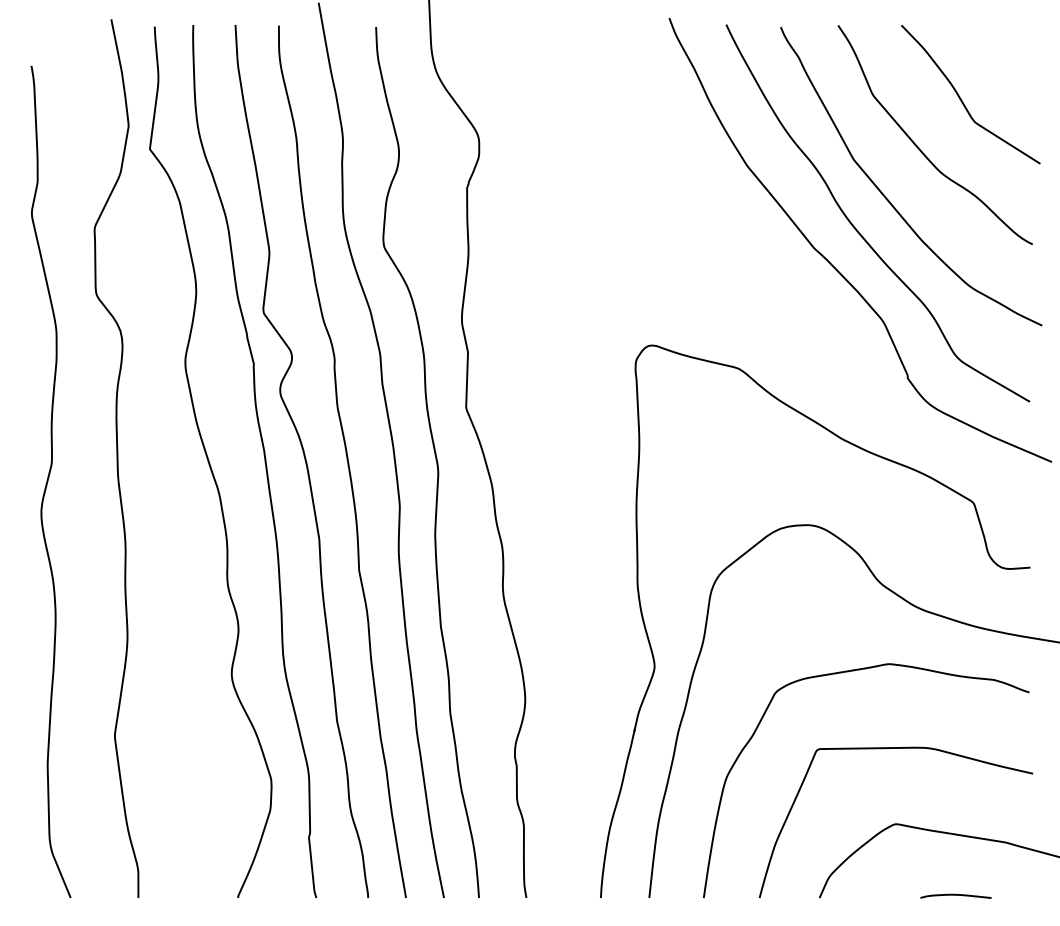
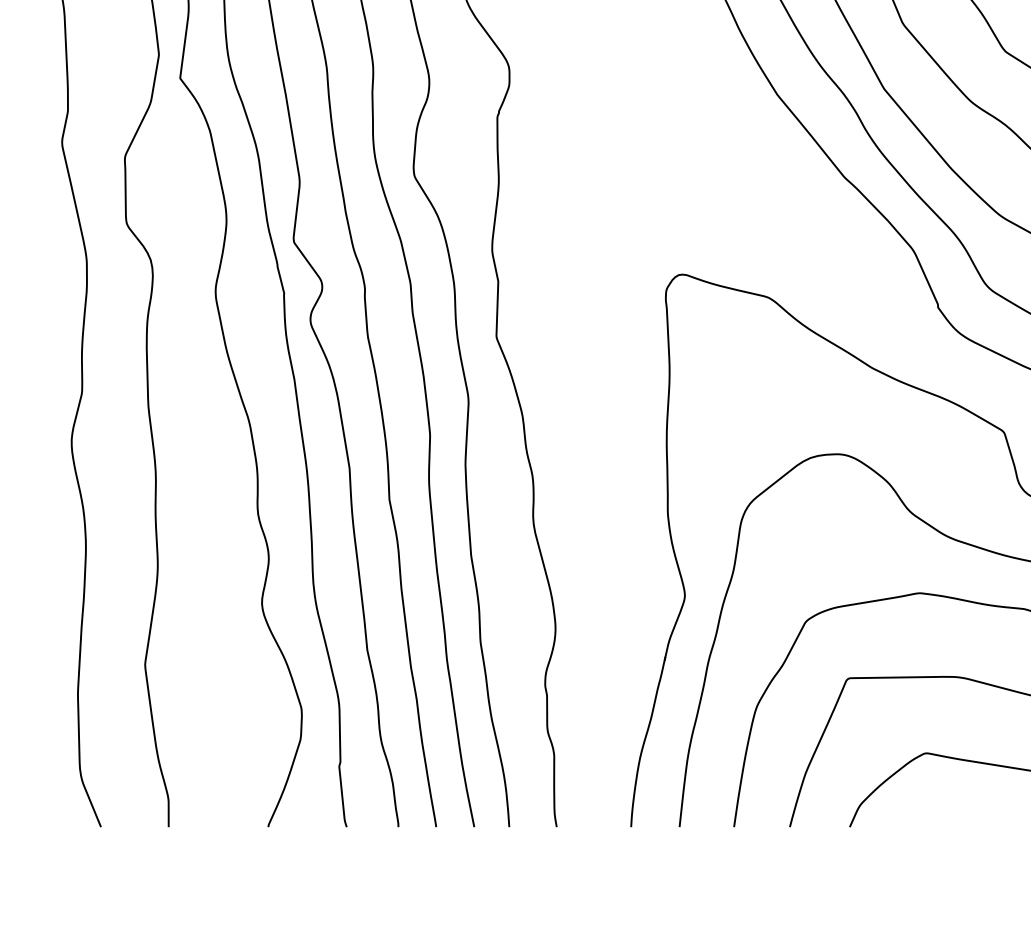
curve: (955, 895) -> (985, 824), removed

